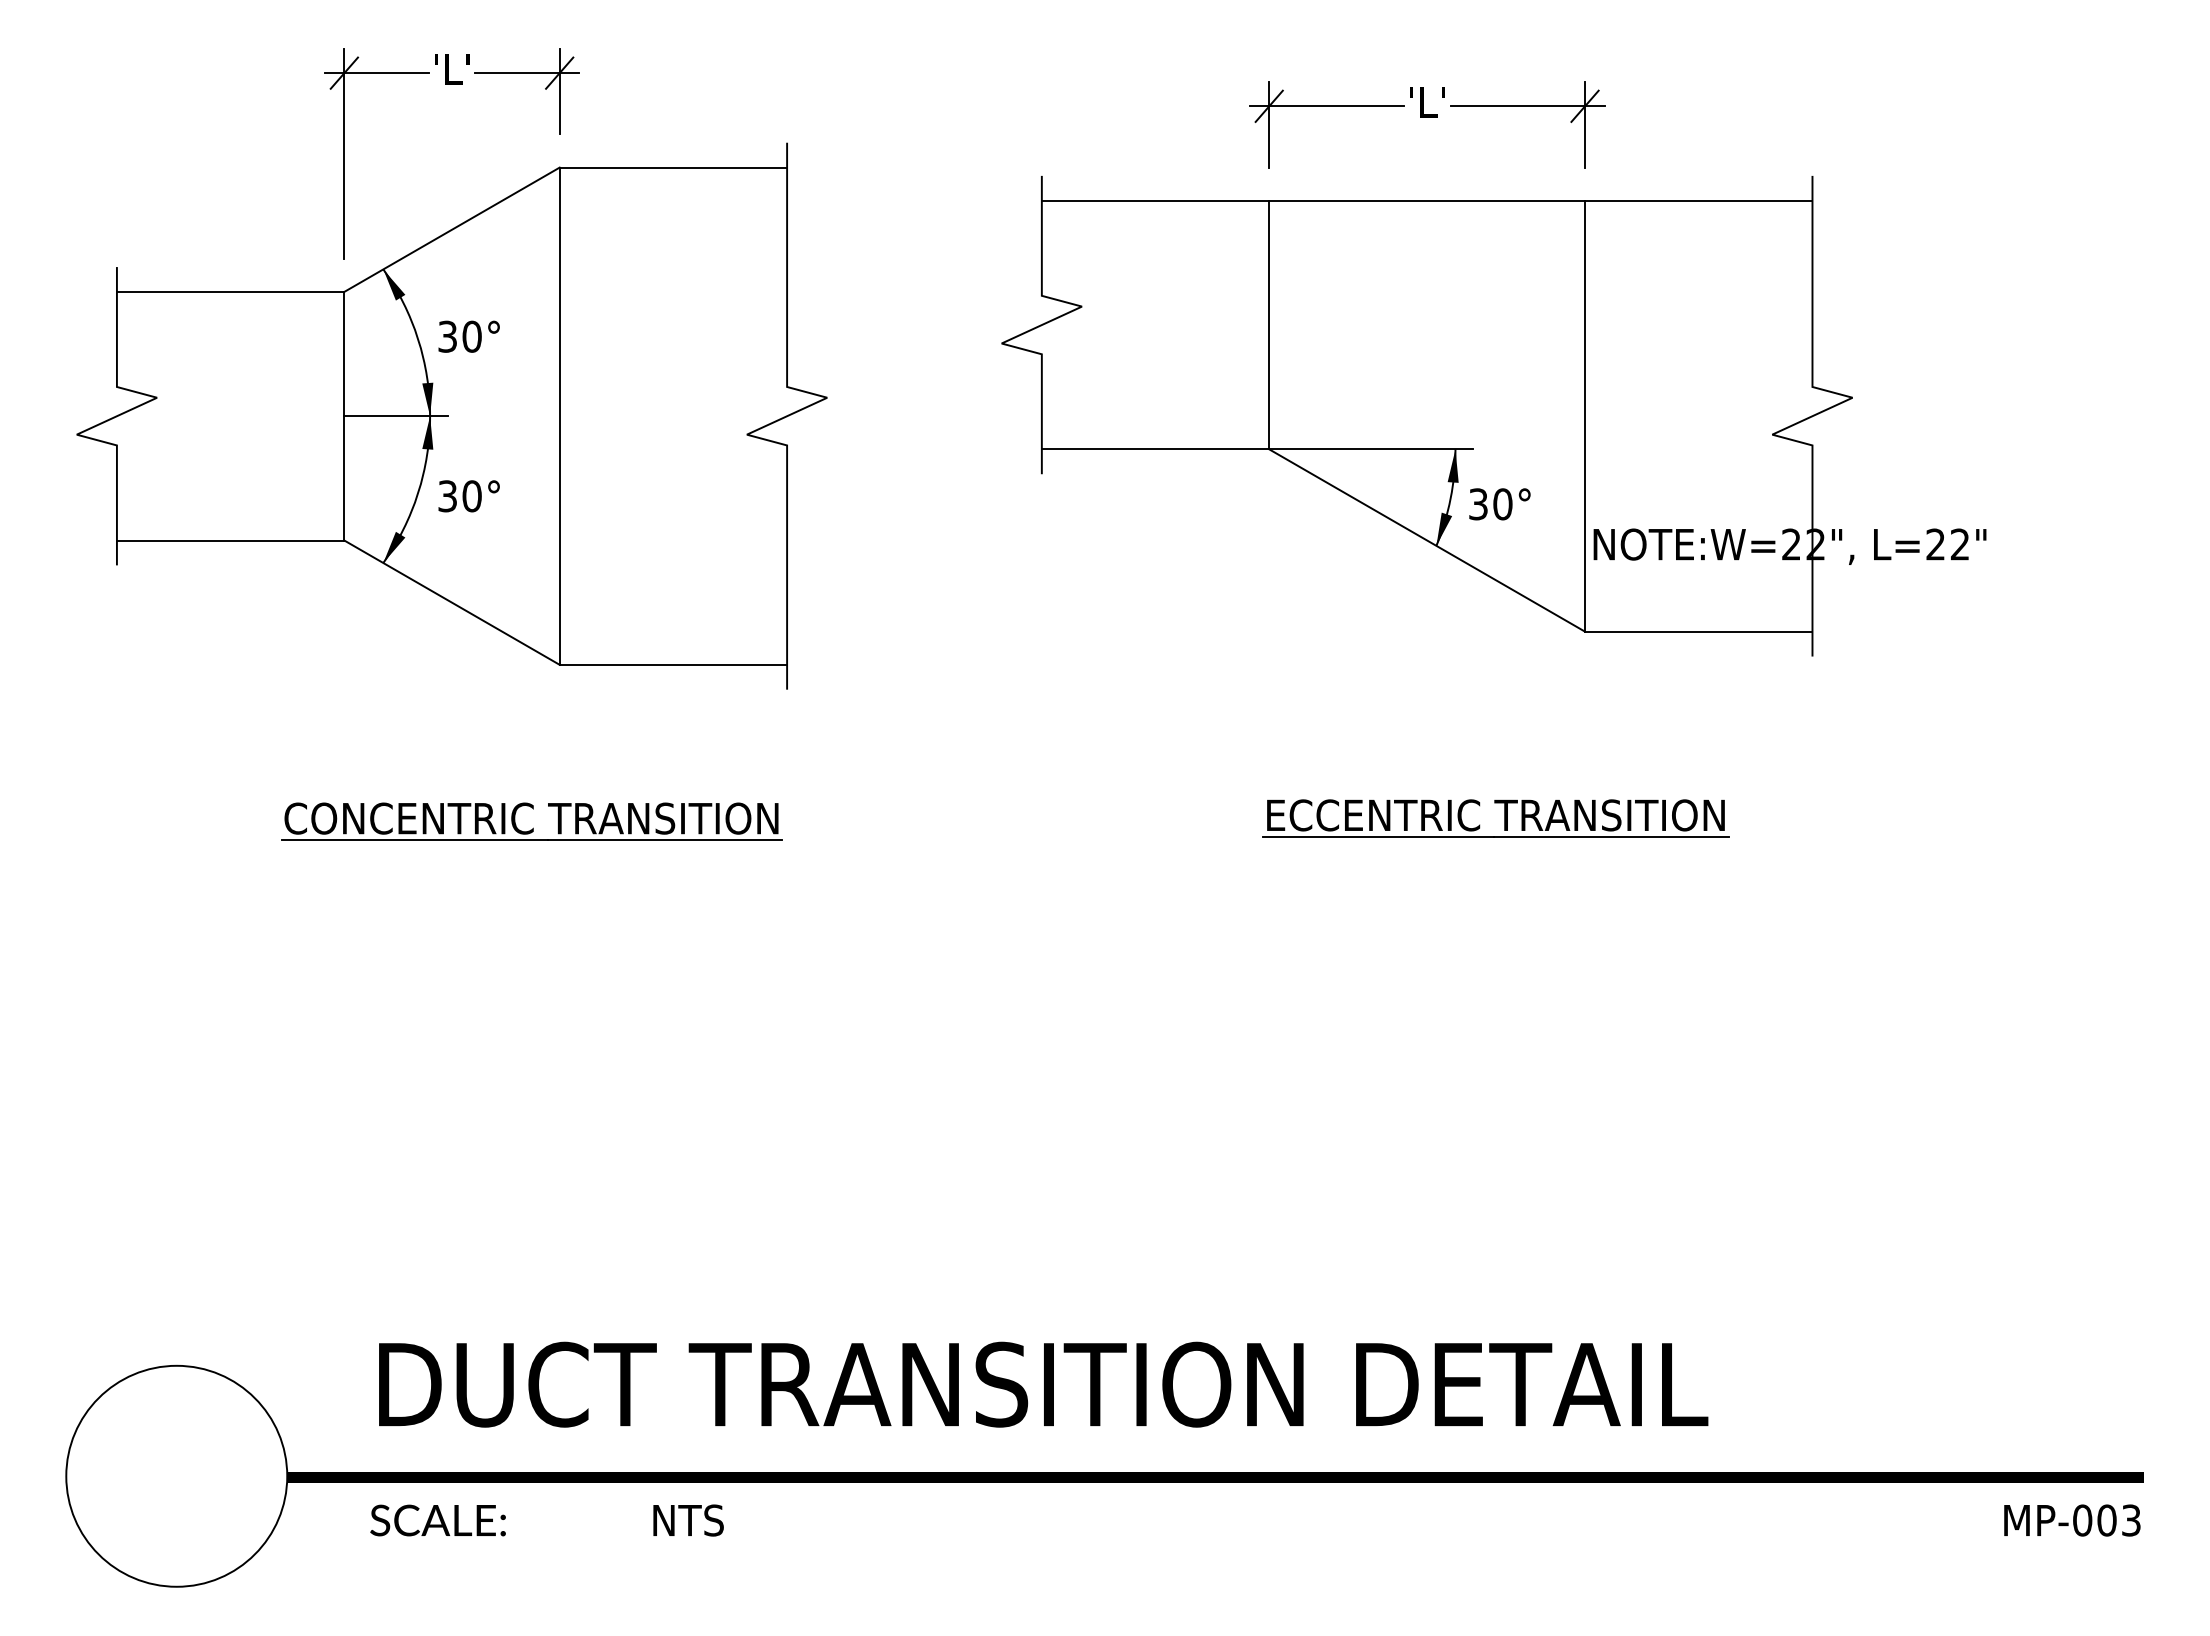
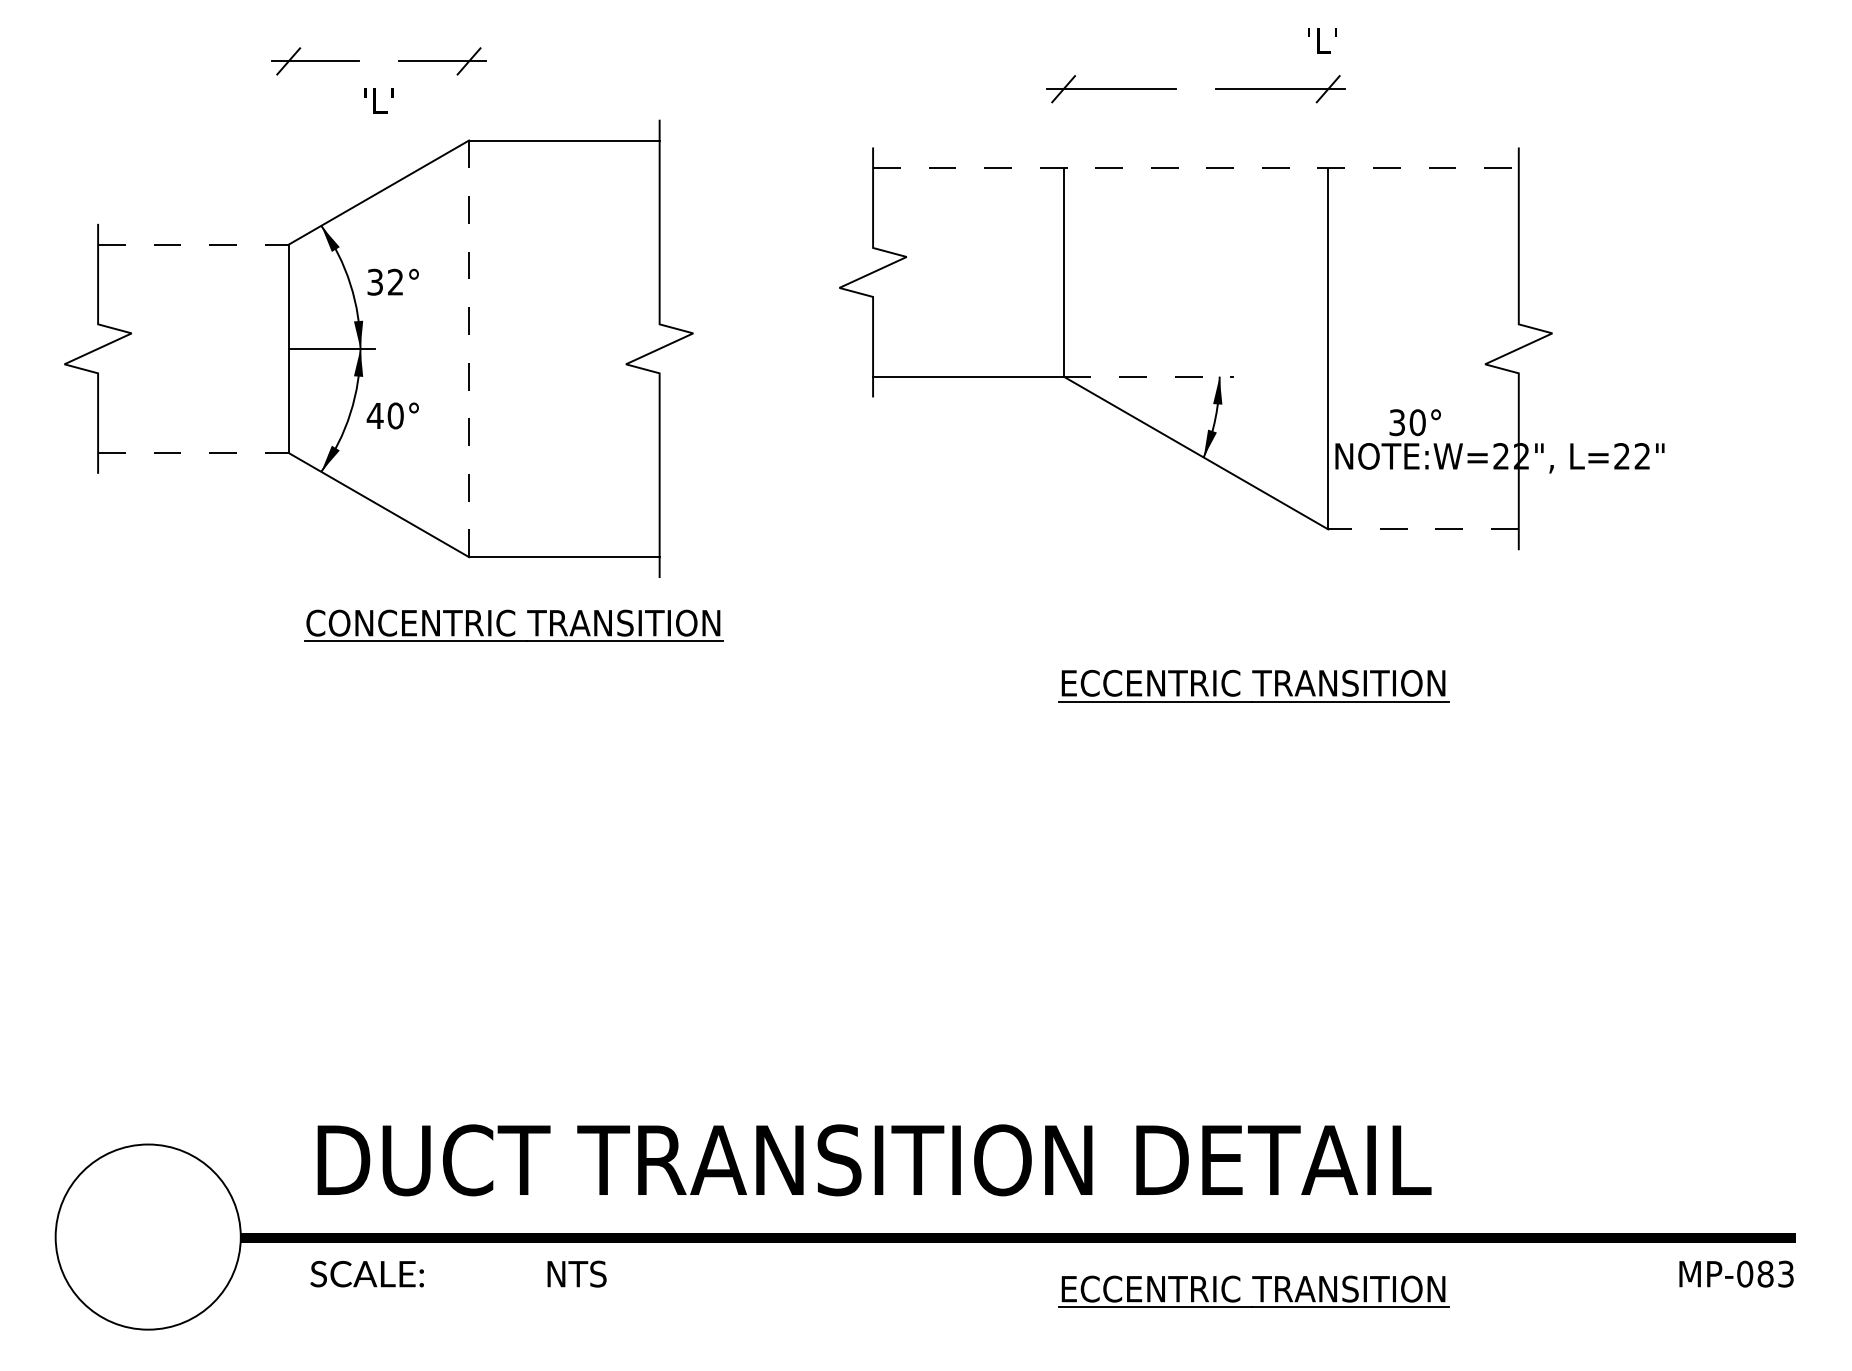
text: (452, 69) -> (379, 101), moved
line: (559, 91) -> (468, 76), removed
text: (1427, 102) -> (1322, 40), moved
line: (1269, 124) -> (1063, 104), removed
line: (1585, 124) -> (1328, 104), removed
line: (344, 153) -> (288, 128), removed
line: (1427, 200) -> (1196, 168), solid -> dashed
line: (230, 291) -> (193, 244), solid -> dashed
text: (471, 336) -> (395, 282), 30° -> 32°
line: (559, 416) -> (468, 349), solid -> dashed
line: (1371, 449) -> (1149, 376), solid -> dashed
text: (447, 496) -> (375, 416), 30° -> 40°
text: (1499, 504) -> (1414, 422), moved
line: (230, 540) -> (193, 452), solid -> dashed
line: (1698, 631) -> (1423, 529), solid -> dashed
part: (533, 827) -> (515, 630), moved
text: (2106, 1520) -> (1765, 1274), MP-003 -> MP-083
part: (1504, 1541) -> (1260, 1291), added

